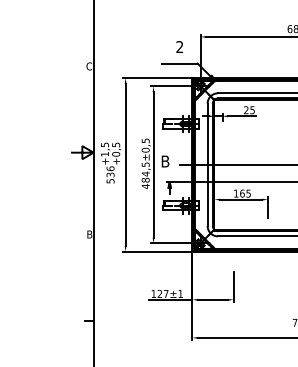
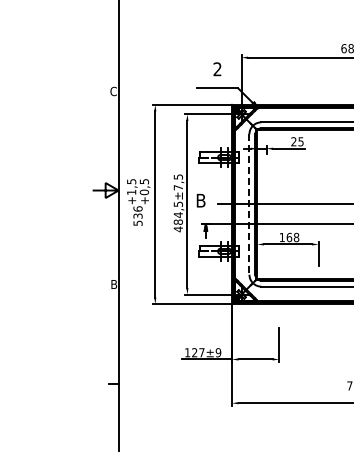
text: (145, 150) -> (178, 187), ±0,5 -> ±7,5
line: (207, 165) -> (249, 205), solid -> dashed
text: (248, 193) -> (296, 237), 165 -> 168
text: (180, 293) -> (218, 352), ±1 -> ±9

